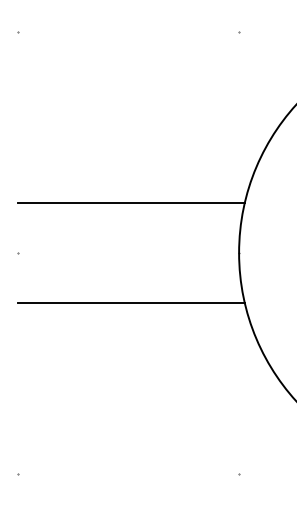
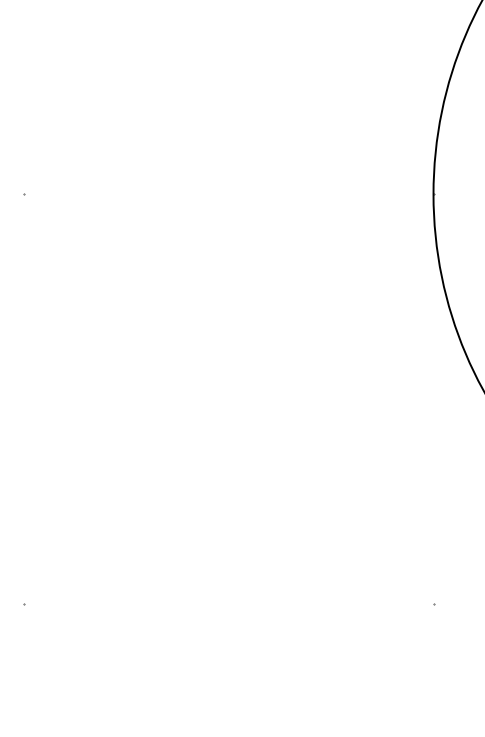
line: (131, 202) -> (234, 100), removed
line: (131, 303) -> (234, 288), removed

